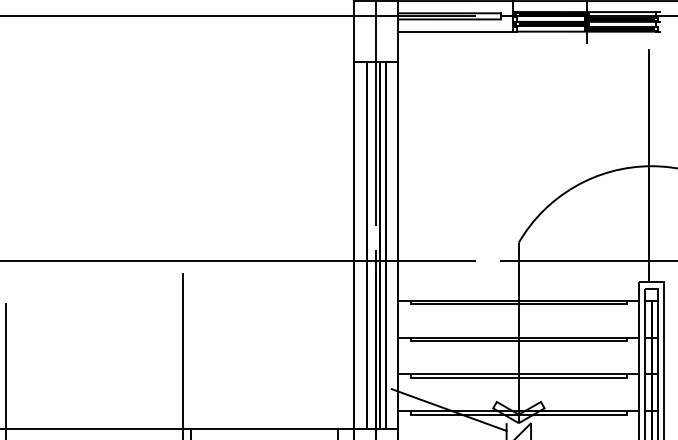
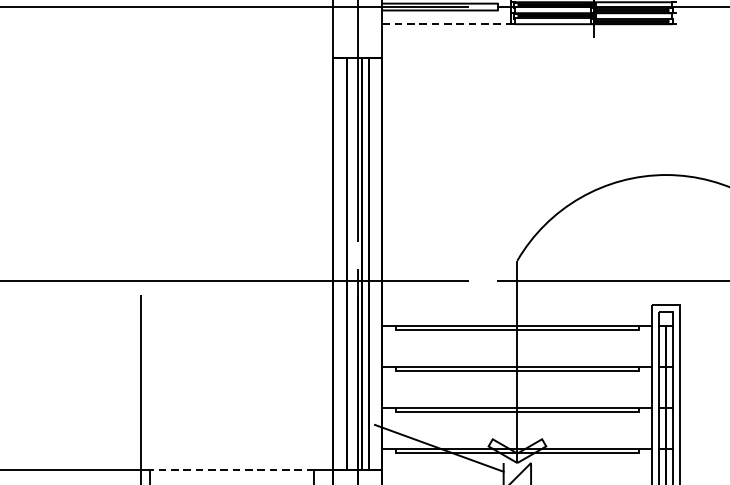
line: (455, 31) -> (446, 24), solid -> dashed
line: (649, 166) -> (663, 175), removed
line: (263, 429) -> (231, 470), solid -> dashed

